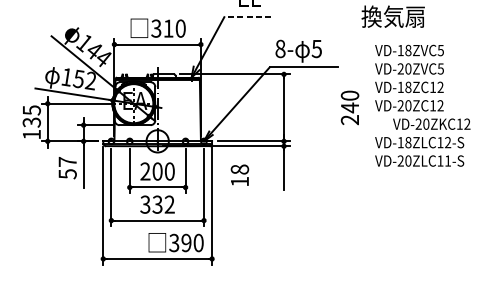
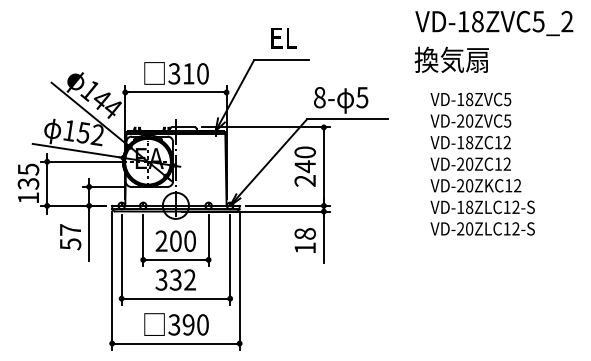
line: (247, 17) -> (281, 60), dashed -> solid
text: (349, 107) -> (304, 166), moved
text: (431, 123) -> (475, 185), moved
text: (447, 160) -> (515, 228), VD-20ZLC11-S -> VD-20ZLC12-S
text: (239, 175) -> (304, 240), moved
text: (176, 242) -> (176, 324), moved

